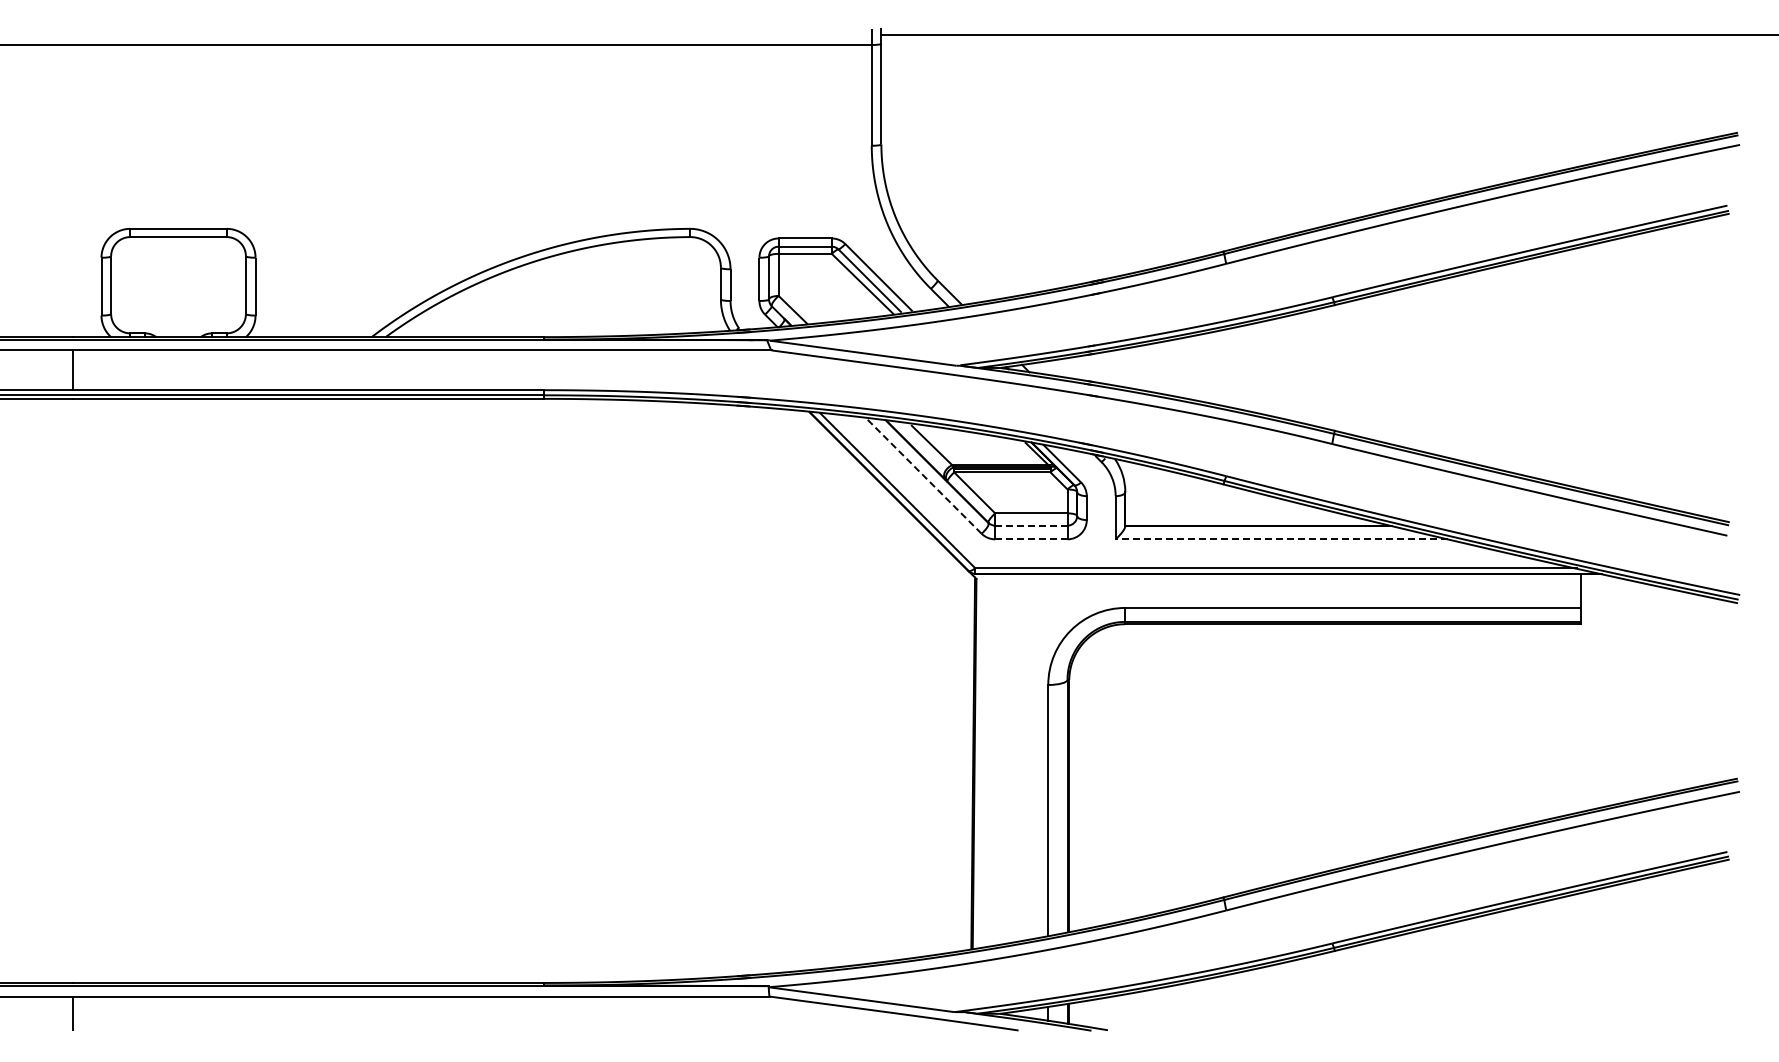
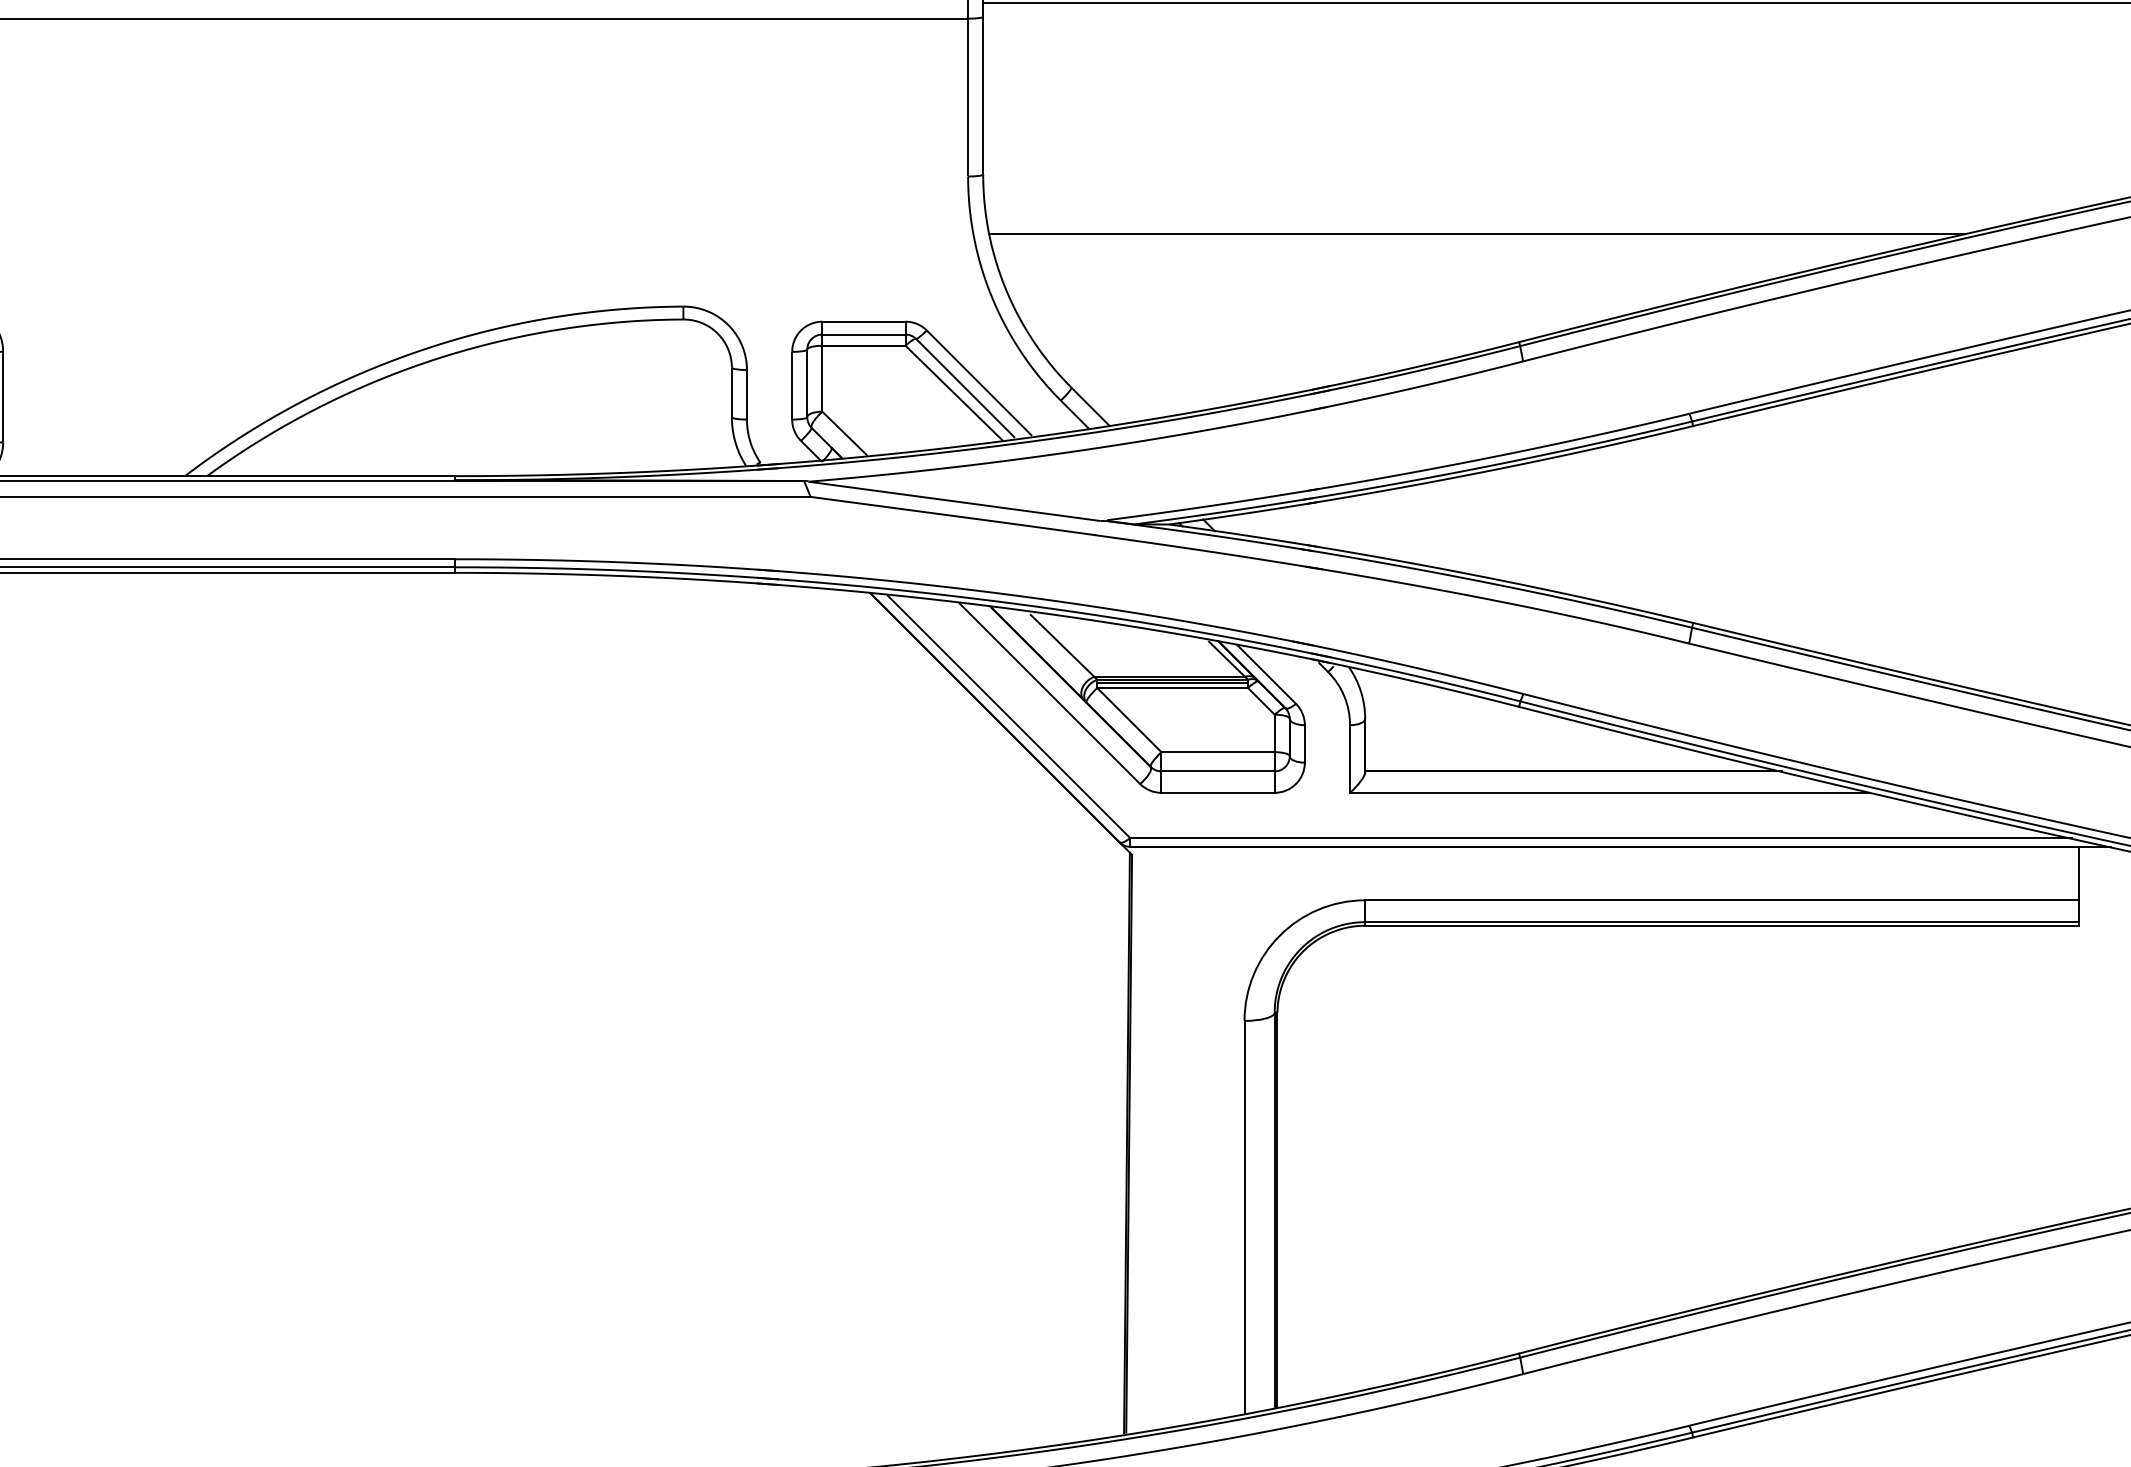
line: (1196, 182) -> (1476, 234), added
line: (923, 476) -> (1049, 694), dashed -> solid
line: (1031, 525) -> (1218, 771), dashed -> solid
line: (1030, 539) -> (1216, 793), dashed -> solid
line: (1281, 539) -> (1609, 793), dashed -> solid

